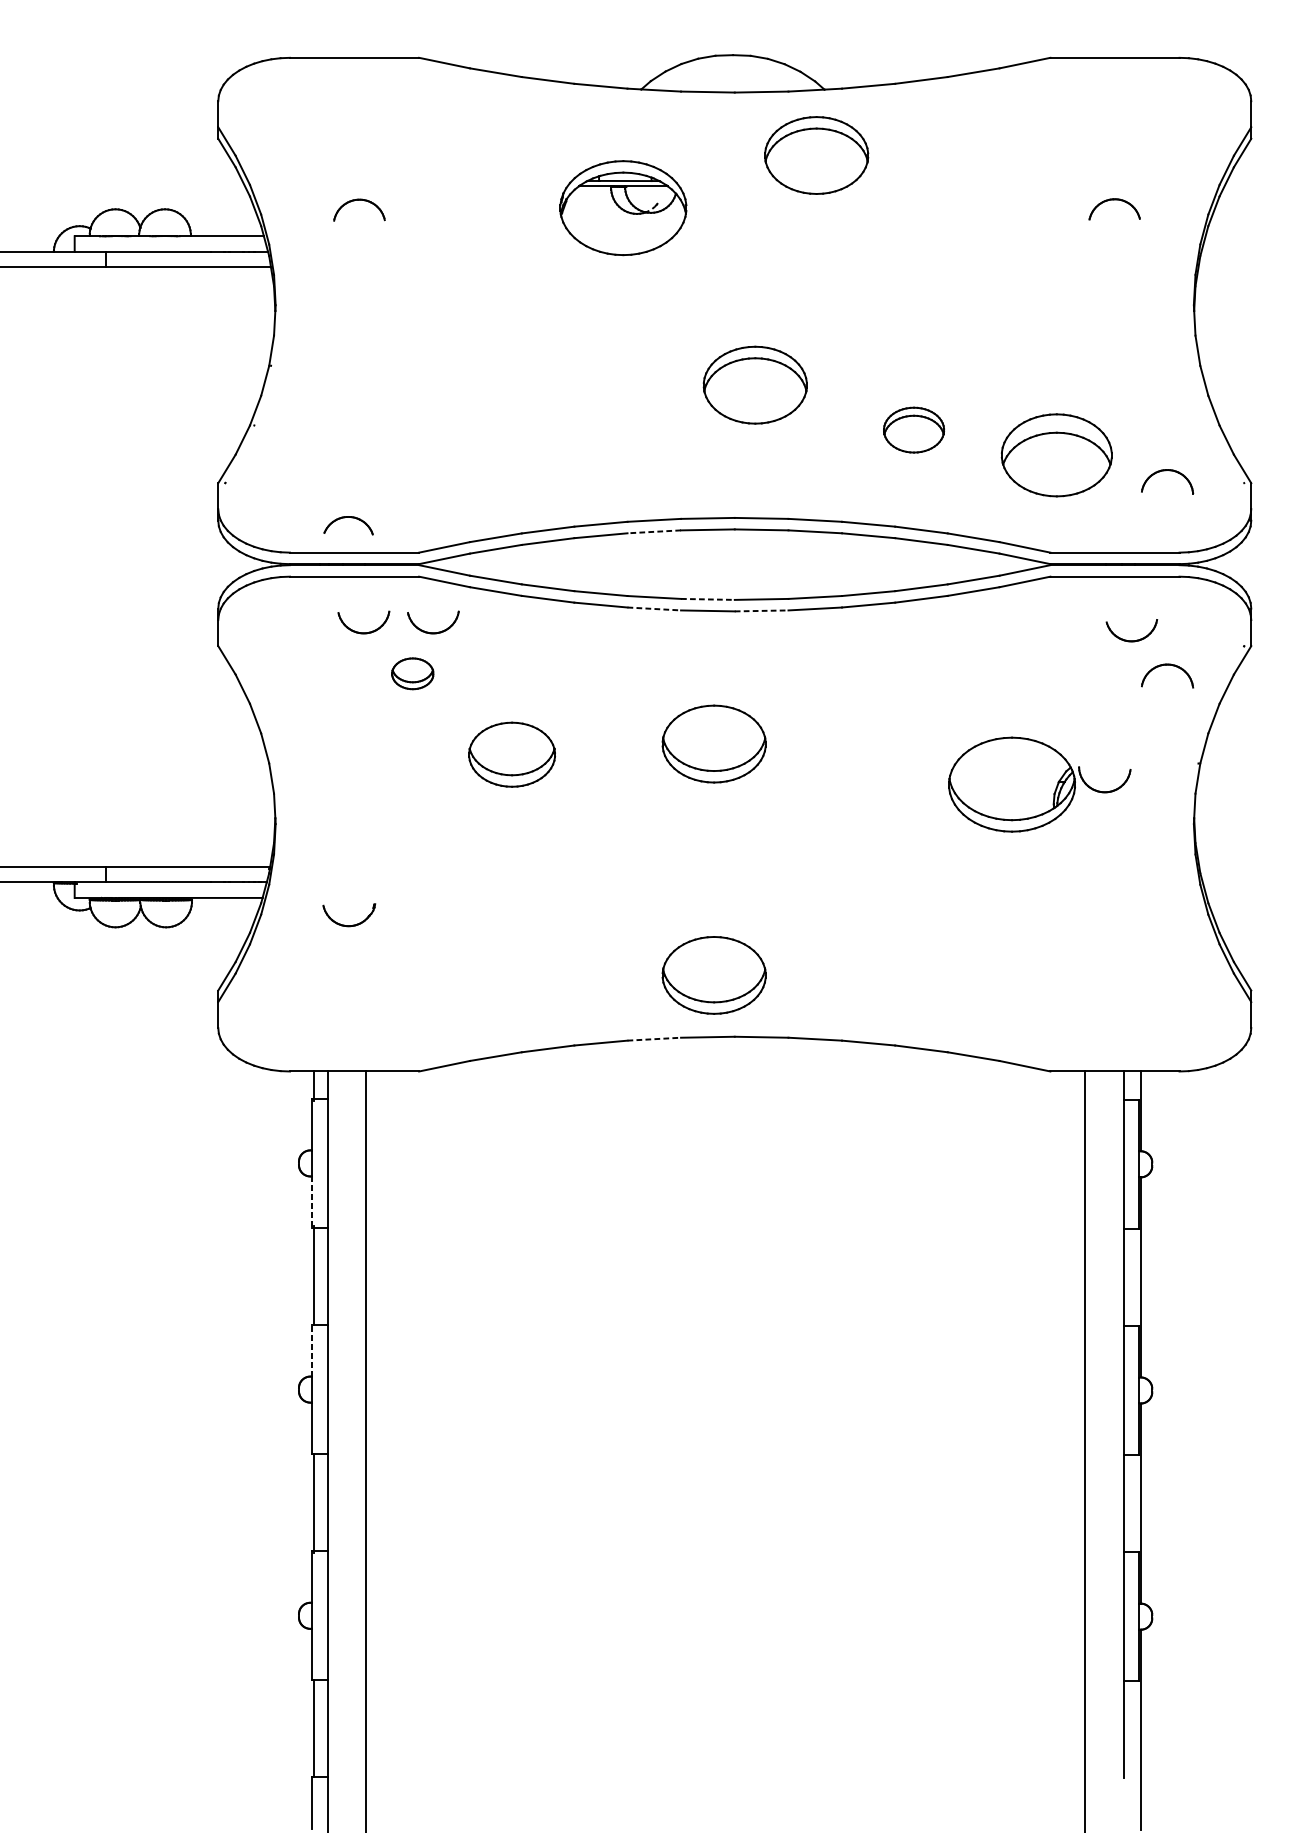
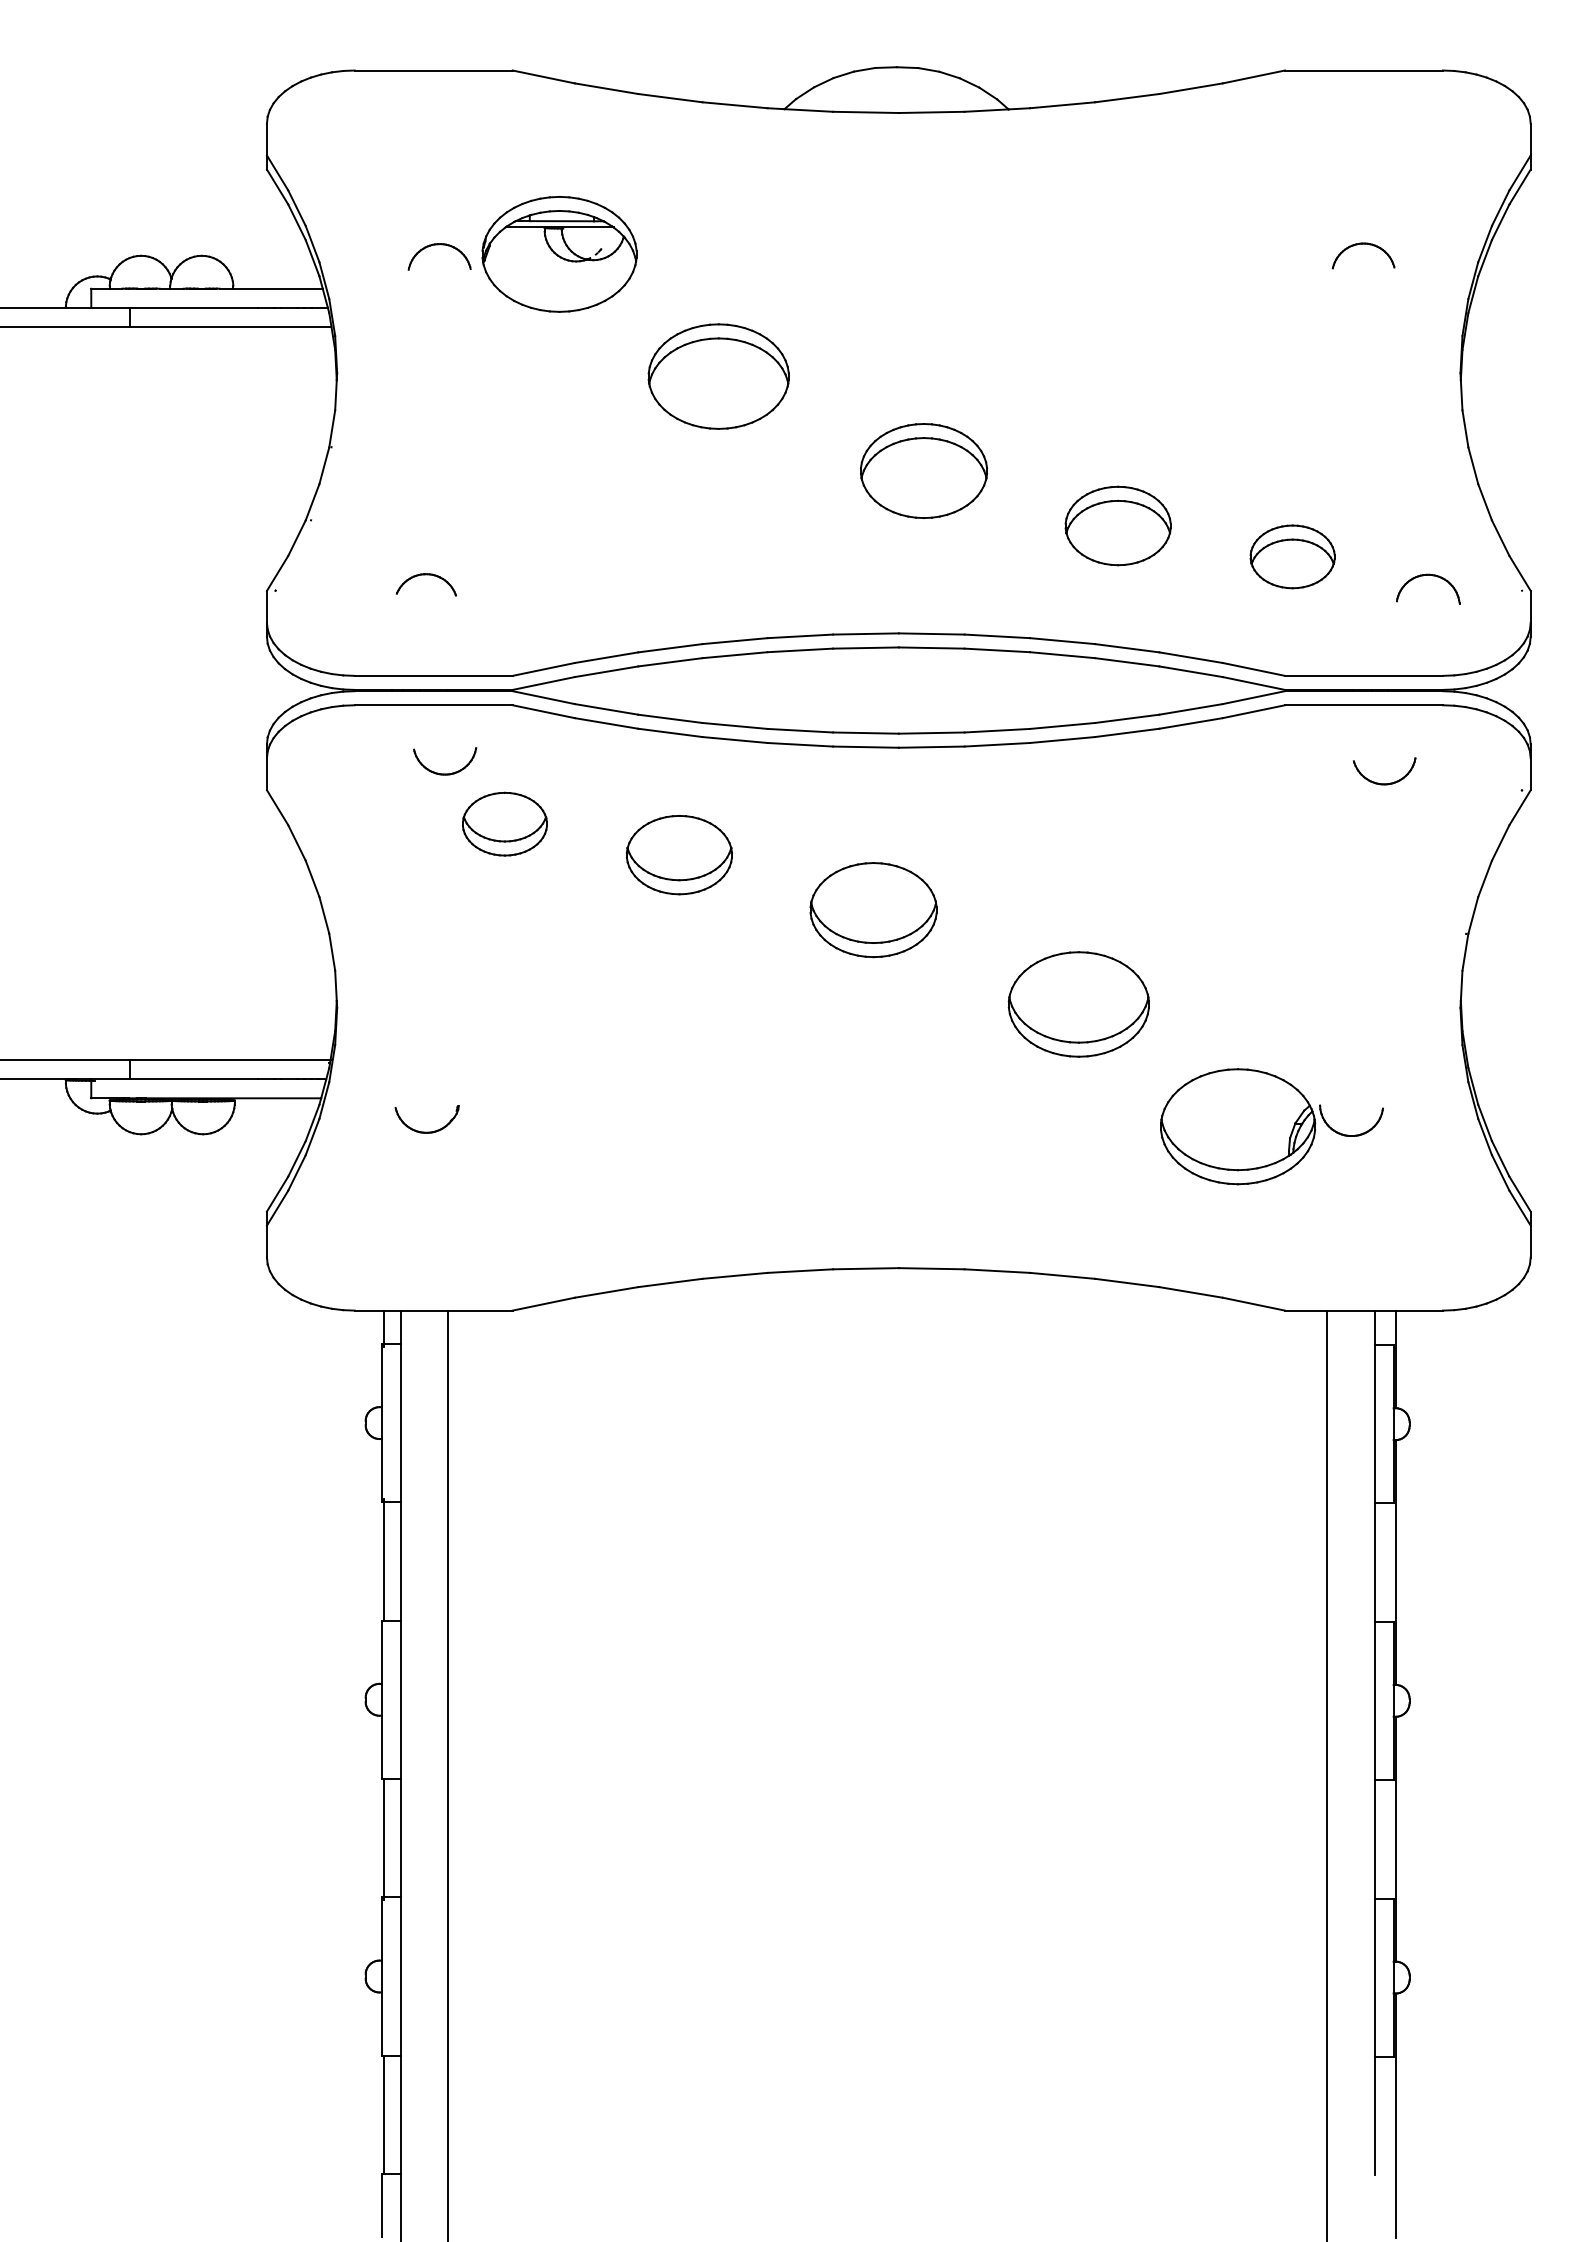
part: (816, 155) -> (998, 189), removed
part: (623, 207) -> (559, 253), moved
part: (587, 307) -> (718, 376), added
part: (913, 429) -> (1117, 525), size x1.43
part: (1056, 455) -> (1292, 556), size x0.62
part: (347, 518) -> (425, 575), moved
line: (654, 531) -> (800, 650), dashed -> solid
line: (707, 599) -> (865, 733), dashed -> solid
line: (654, 608) -> (800, 744), dashed -> solid
line: (761, 611) -> (931, 747), dashed -> solid
part: (433, 632) -> (530, 773), removed
part: (1170, 665) -> (1432, 814), removed
part: (412, 673) -> (504, 823), size x1.67
part: (512, 755) -> (679, 855), moved
part: (1039, 784) -> (1271, 1126), moved
part: (881, 821) -> (1078, 1004), added
part: (714, 975) -> (873, 1193), removed
line: (654, 1039) -> (800, 1271), dashed -> solid
line: (311, 1202) -> (381, 1470), dashed -> solid
line: (311, 1350) -> (381, 1652), dashed -> solid

